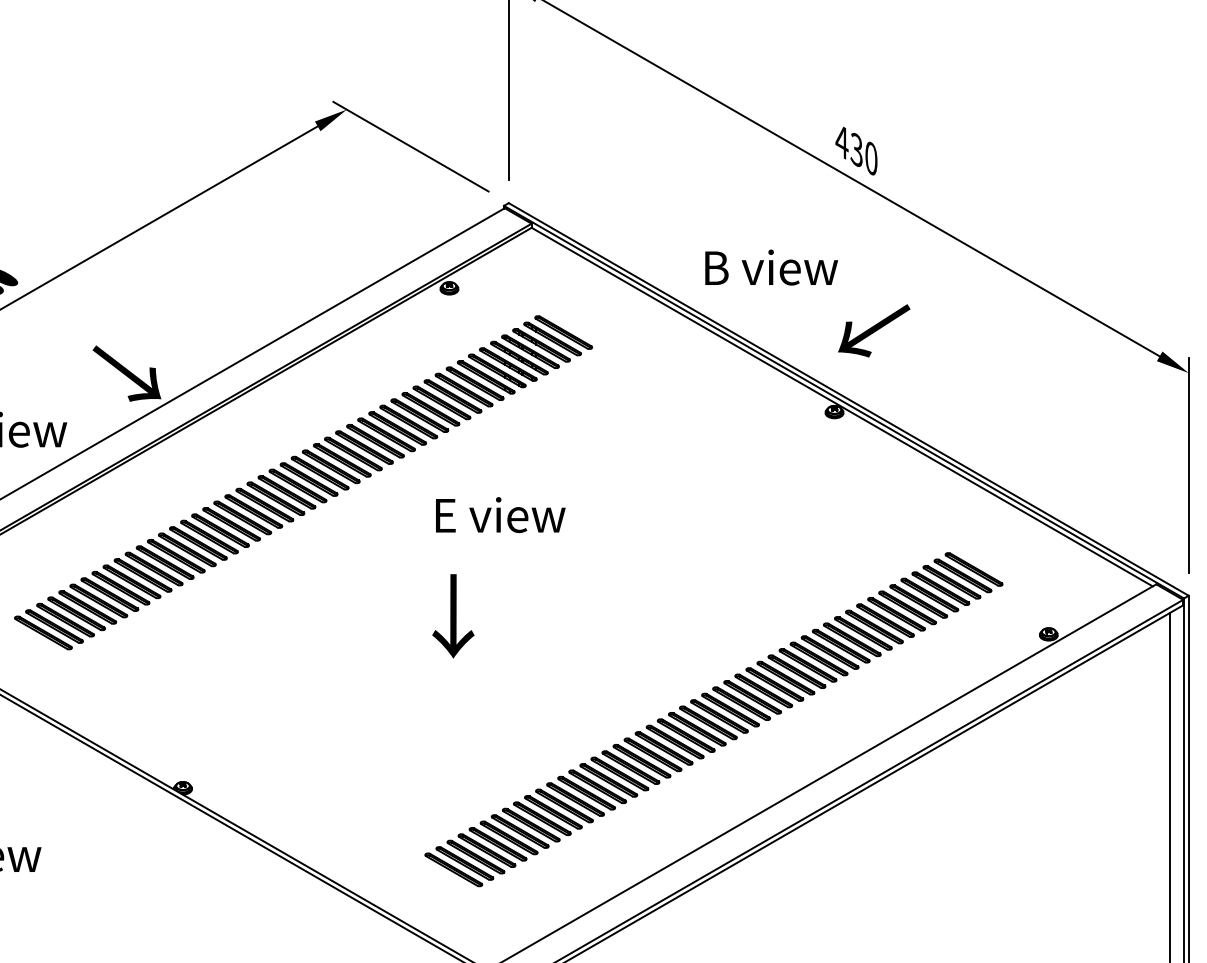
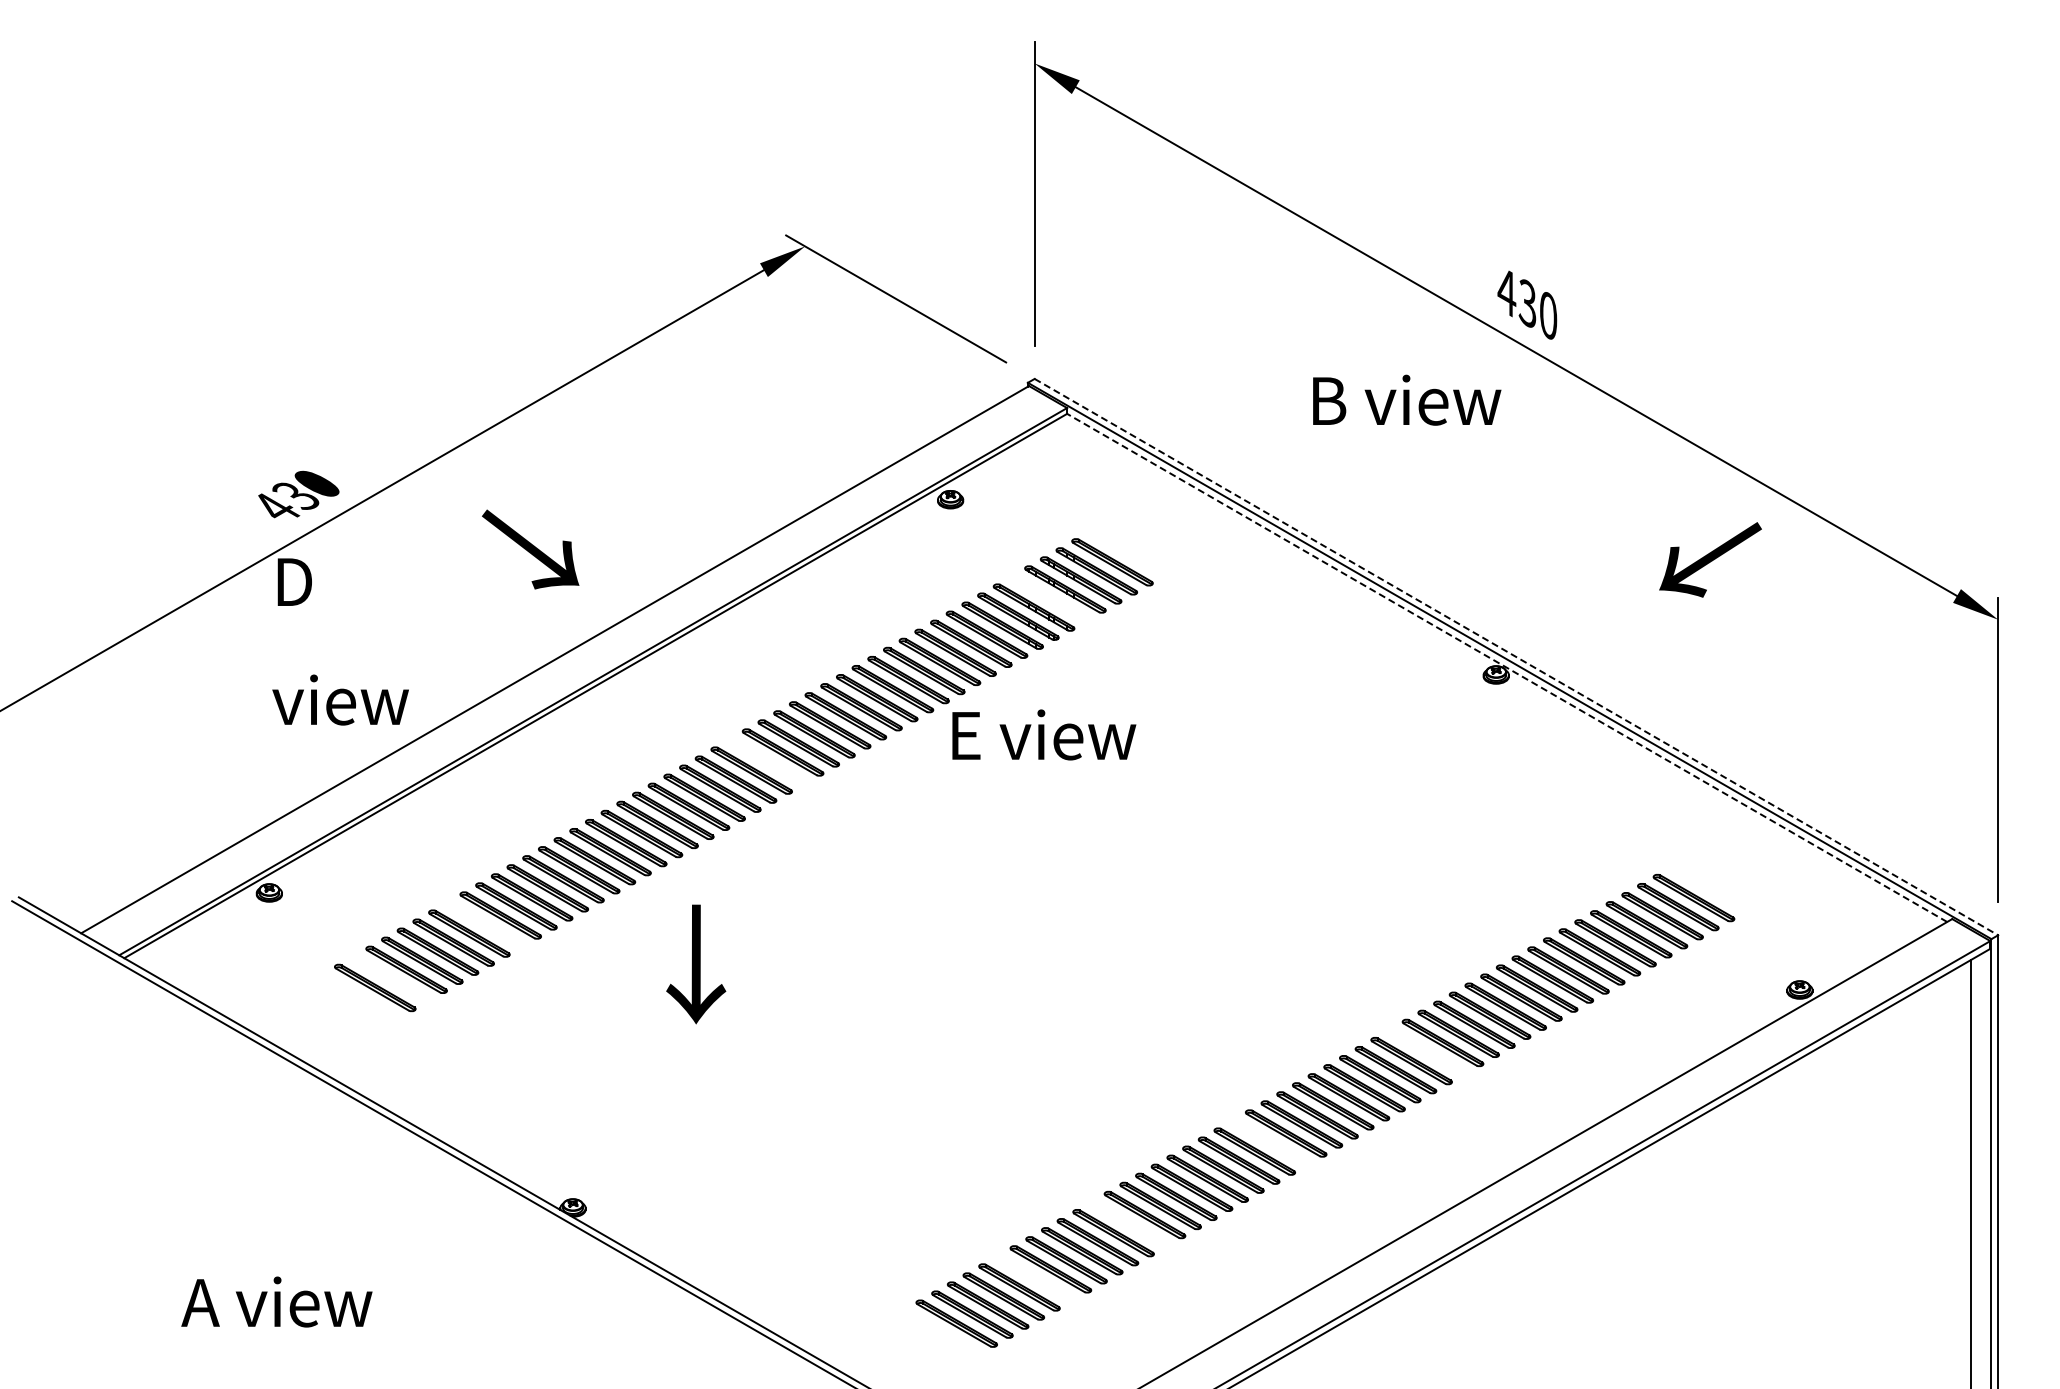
text: (771, 267) -> (1407, 399), moved
text: (874, 330) -> (1710, 559), moved
part: (519, 358) -> (1049, 598), removed
text: (126, 373) -> (530, 549), moved
line: (848, 399) -> (1516, 657), solid -> dashed
line: (841, 406) -> (1506, 667), solid -> dashed
part: (320, 473) -> (767, 761), removed
text: (500, 514) -> (1044, 734), moved
part: (120, 588) -> (484, 924), removed
text: (453, 616) -> (696, 964), moved
part: (54, 626) -> (390, 978), removed
part: (786, 677) -> (1427, 1051), removed
part: (675, 742) -> (1270, 1142), removed
part: (575, 799) -> (1129, 1224), removed
part: (509, 837) -> (1035, 1278), removed

